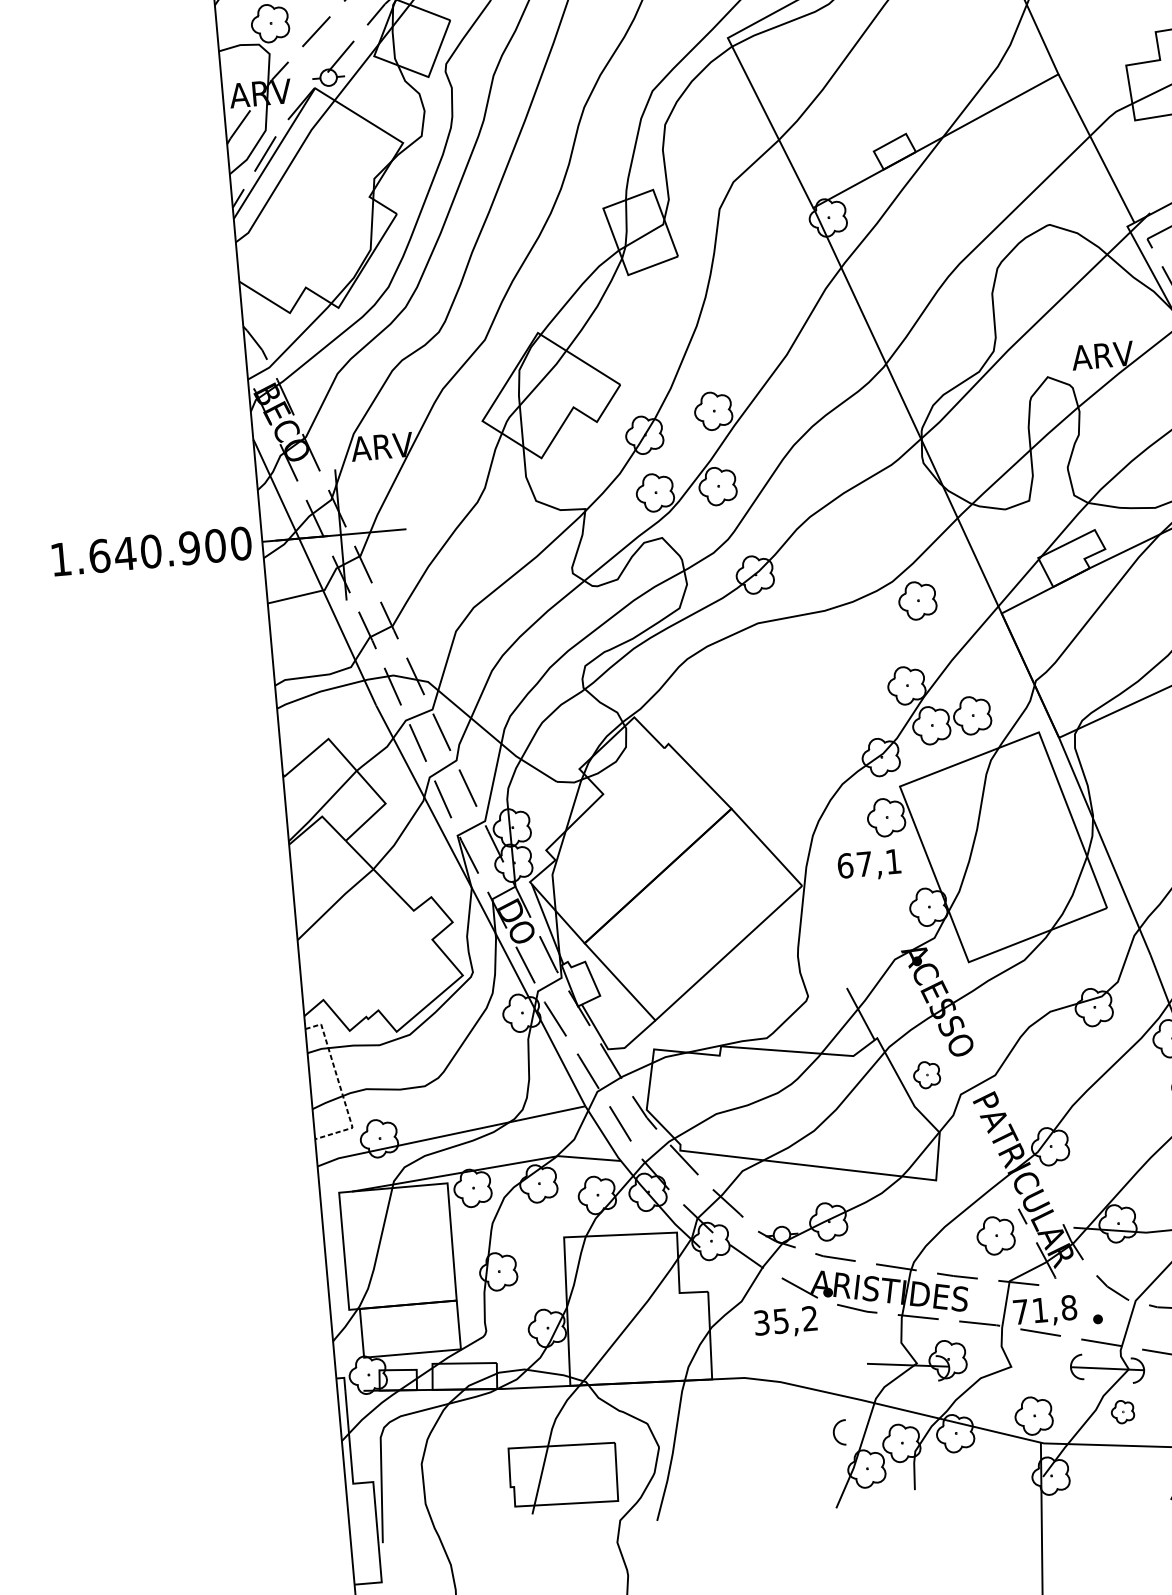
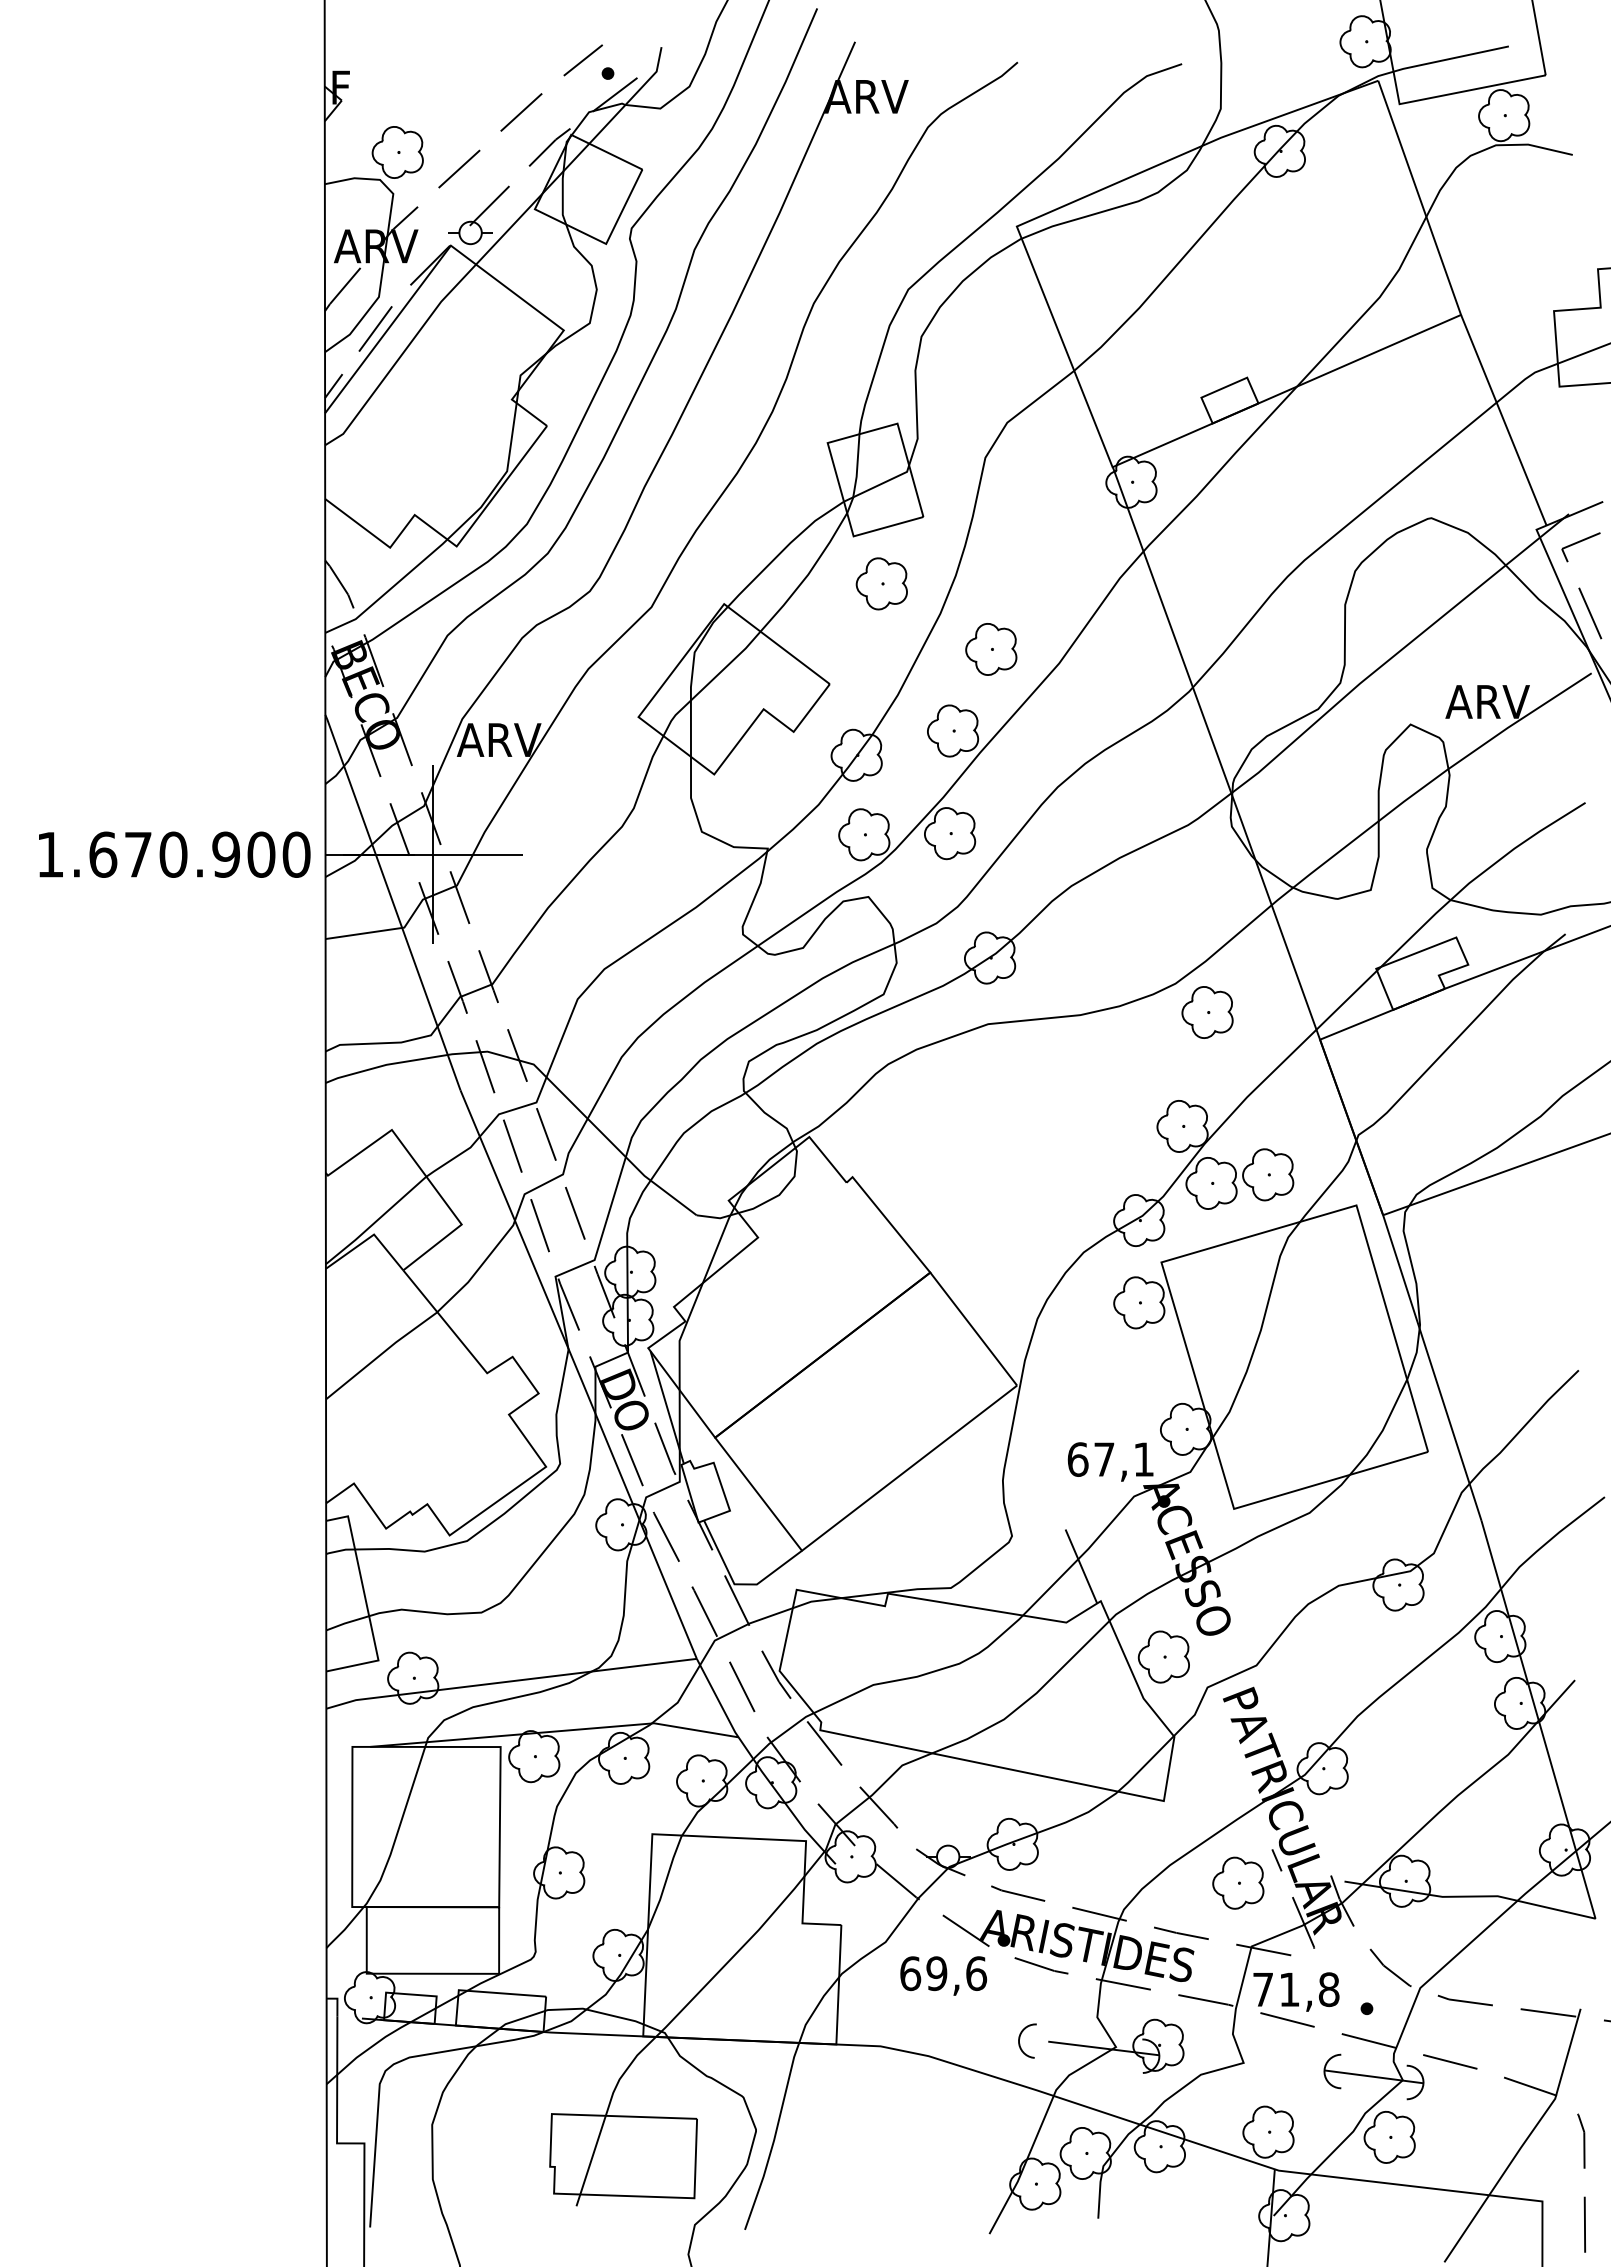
part: (651, 307) -> (881, 583), added
part: (736, 349) -> (991, 649), added
text: (124, 553) -> (137, 854), 1.640.900 -> 1.670.900
text: (869, 865) -> (1110, 1461), moved
part: (926, 1074) -> (1163, 1656), size x1.43
line: (340, 1086) -> (366, 1603), dashed -> solid
text: (786, 1320) -> (943, 1973), 35,2 -> 69,6
part: (1122, 1412) -> (1389, 2137), size x1.67
curve: (834, 1431) -> (1020, 2038), moved

